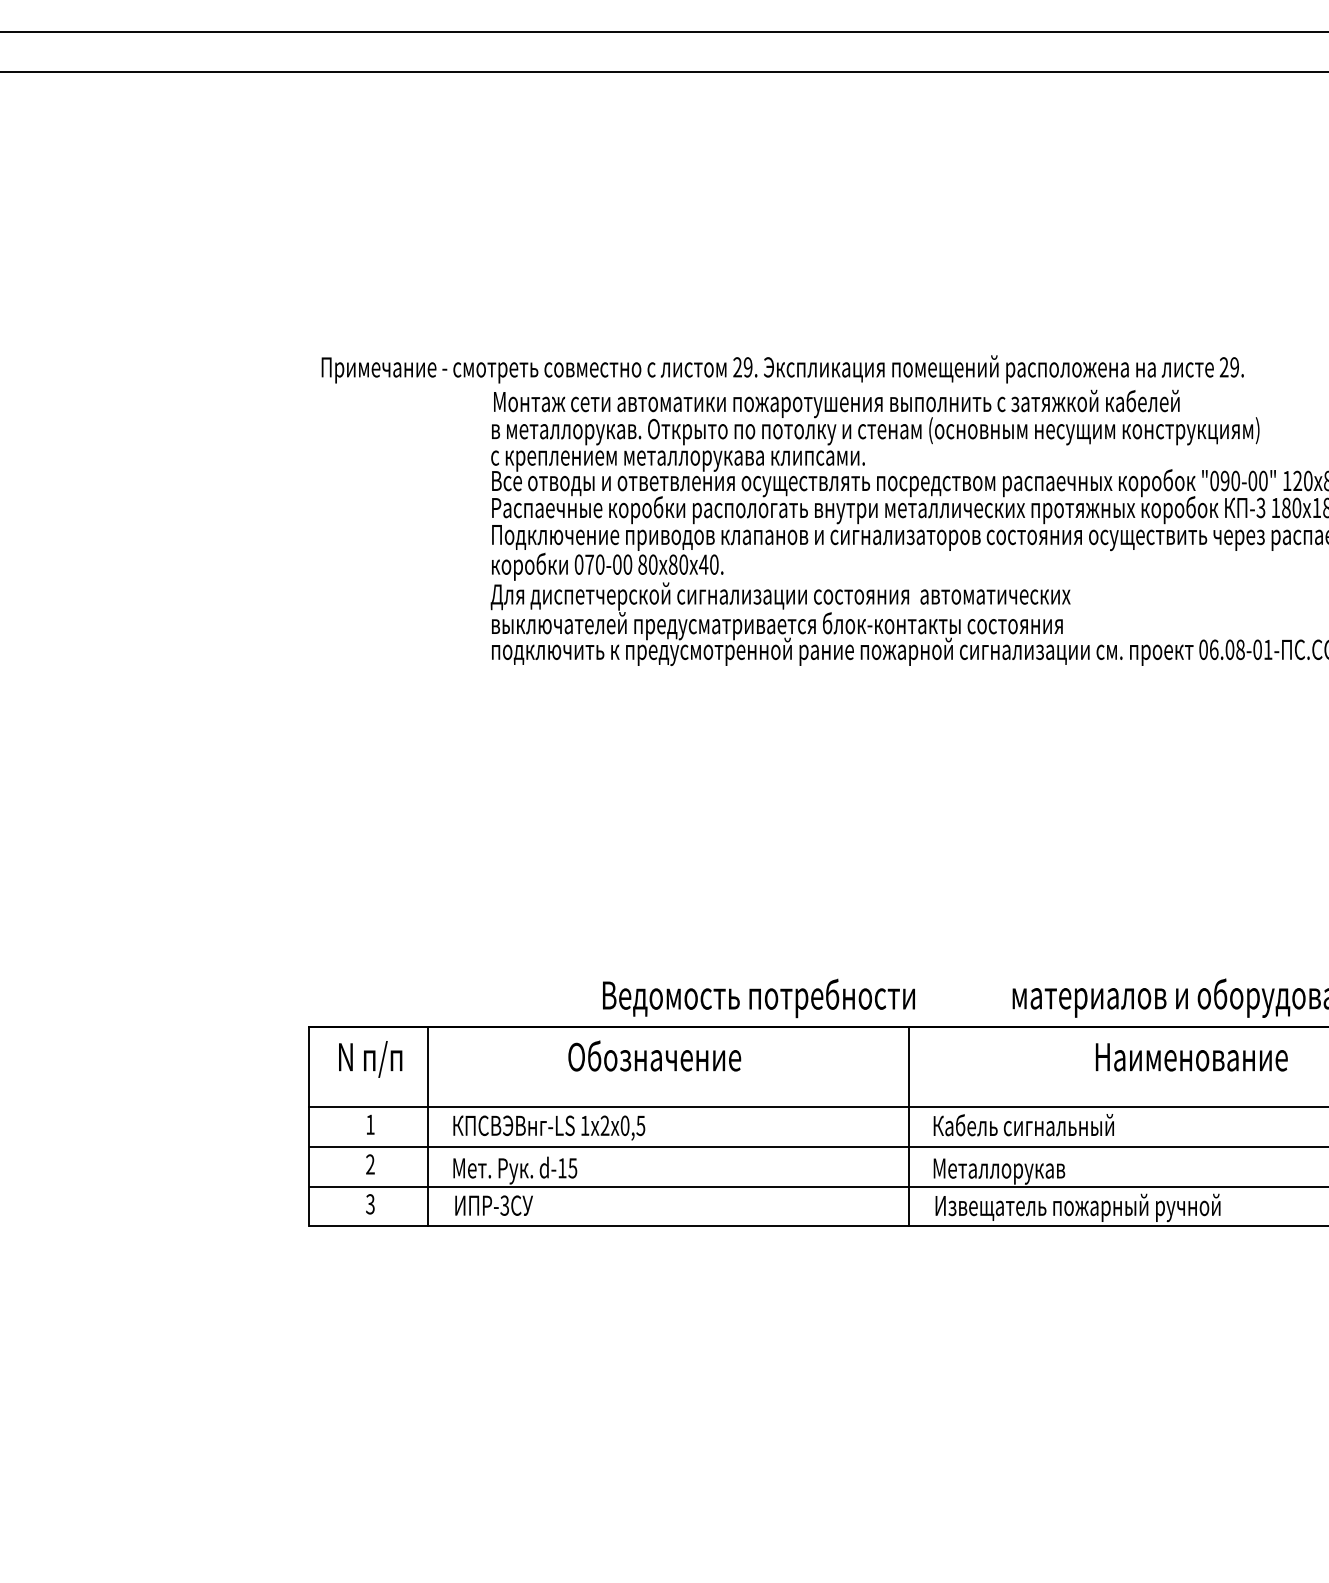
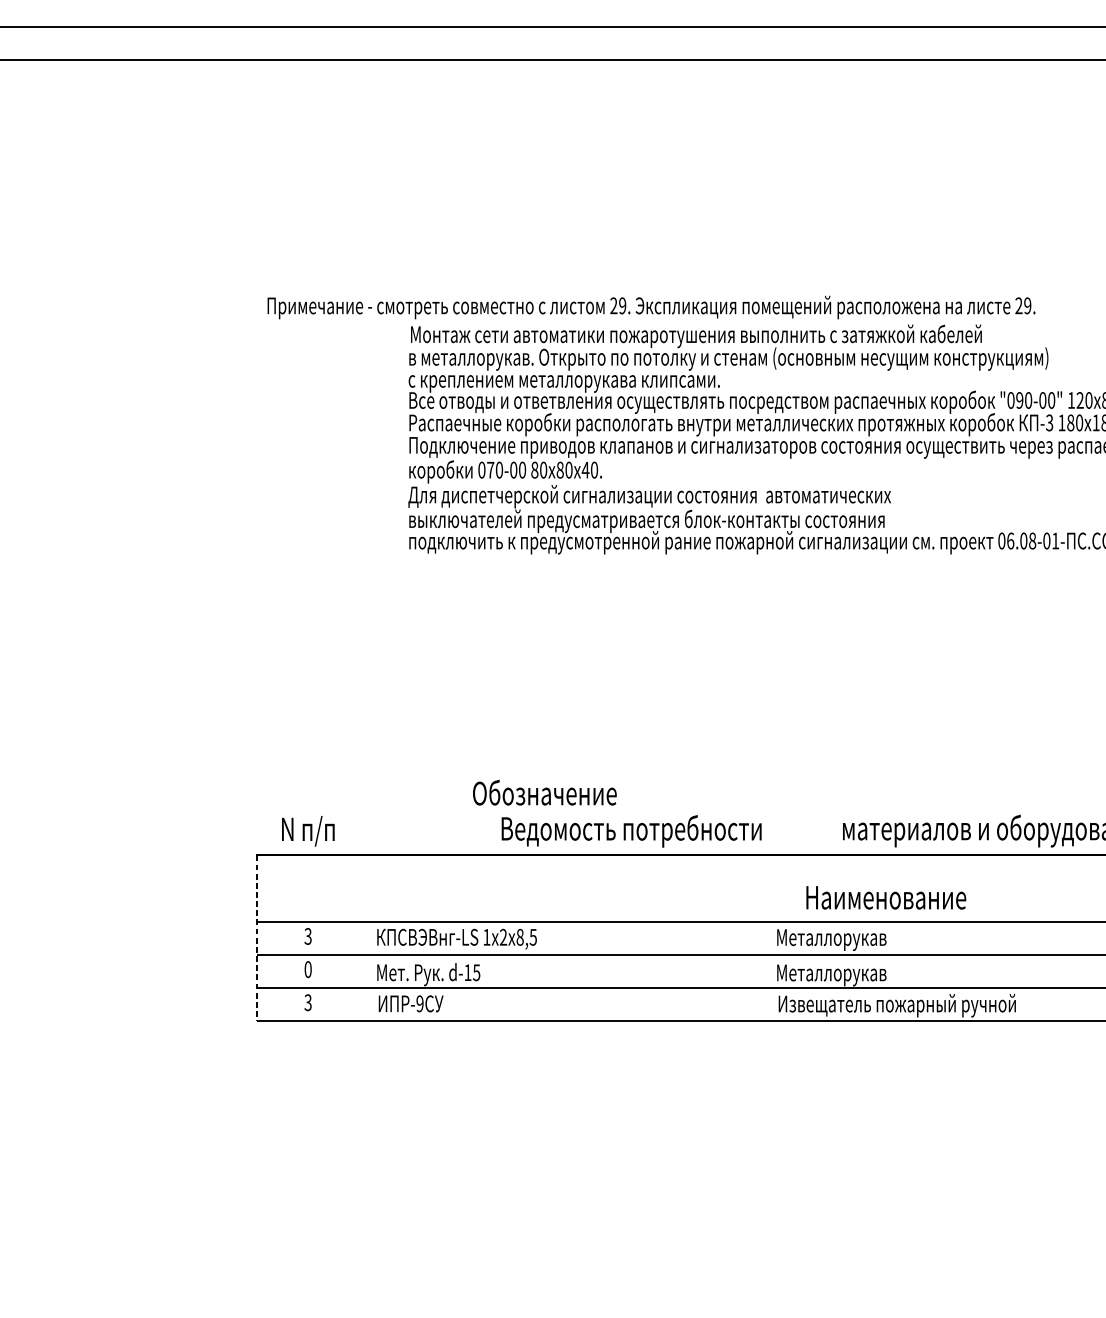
text: (654, 1055) -> (544, 792), moved
text: (1191, 1057) -> (886, 897), moved
text: (370, 1059) -> (308, 831), moved
text: (370, 1124) -> (308, 936), 1 -> 3
text: (624, 1125) -> (519, 937), 0,5 -> 8,5
line: (427, 1126) -> (355, 937), removed
line: (908, 1126) -> (756, 937), removed
line: (308, 1127) -> (256, 938), solid -> dashed
text: (1024, 1128) -> (852, 939), Кабель сигнальный -> Металлорукав
text: (370, 1164) -> (308, 969), 2 -> 0
text: (504, 1205) -> (419, 1003), -3 -> -9

